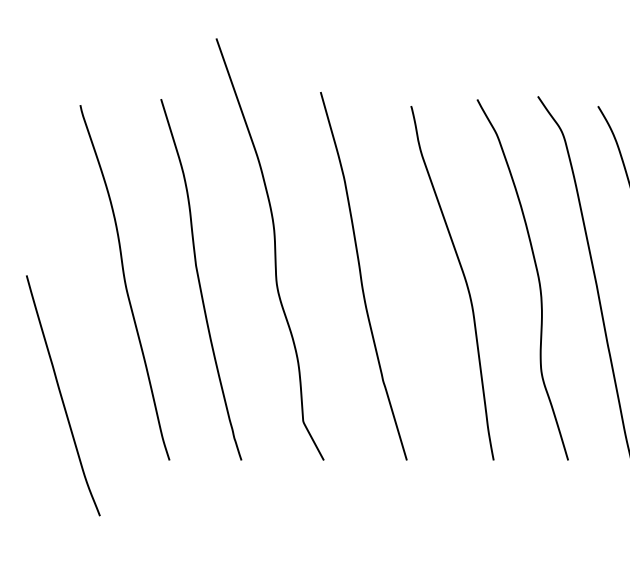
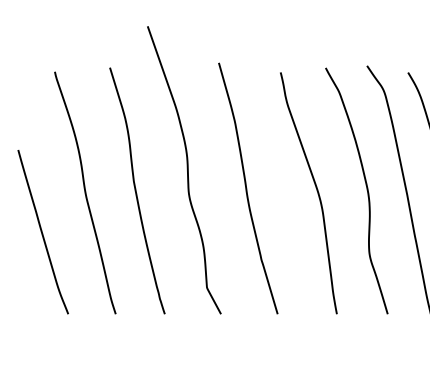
curve: (62, 396) -> (42, 232), moved

